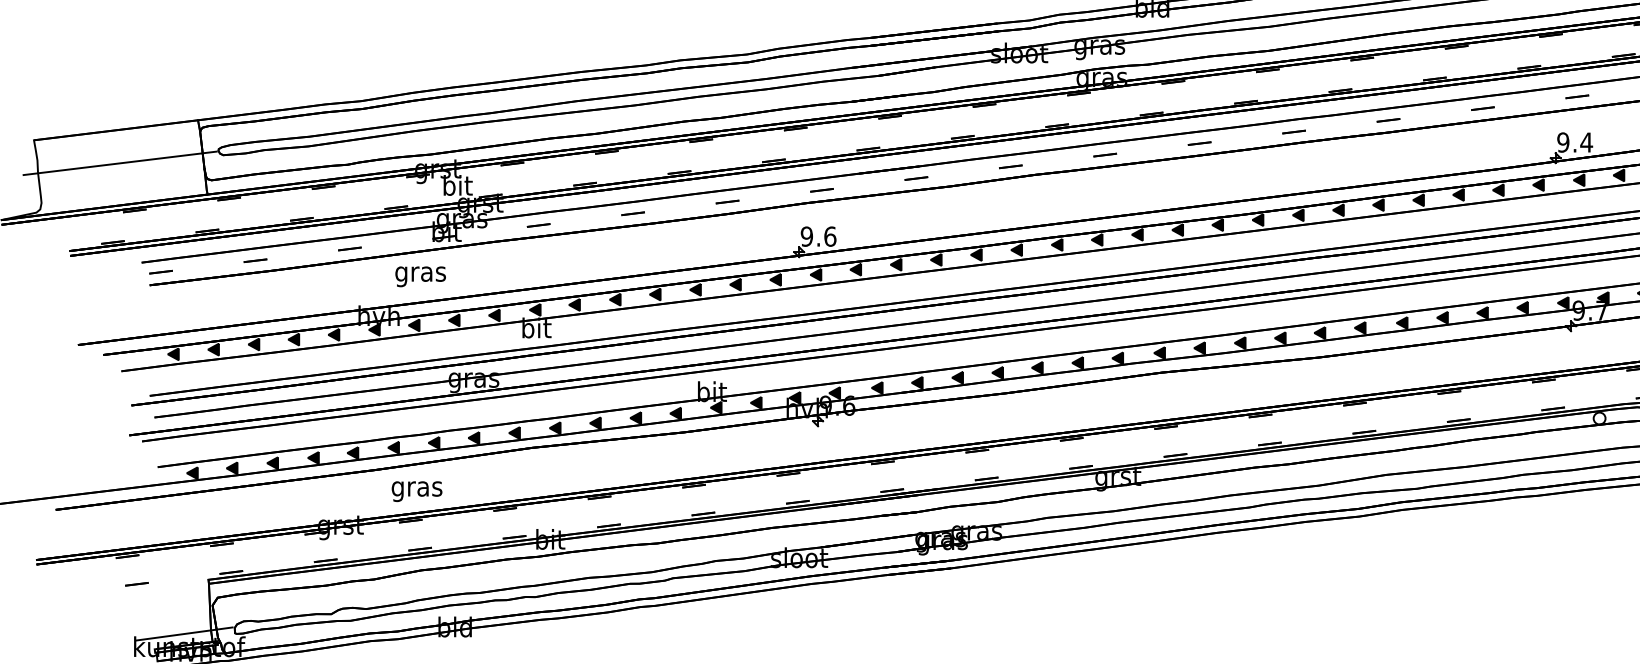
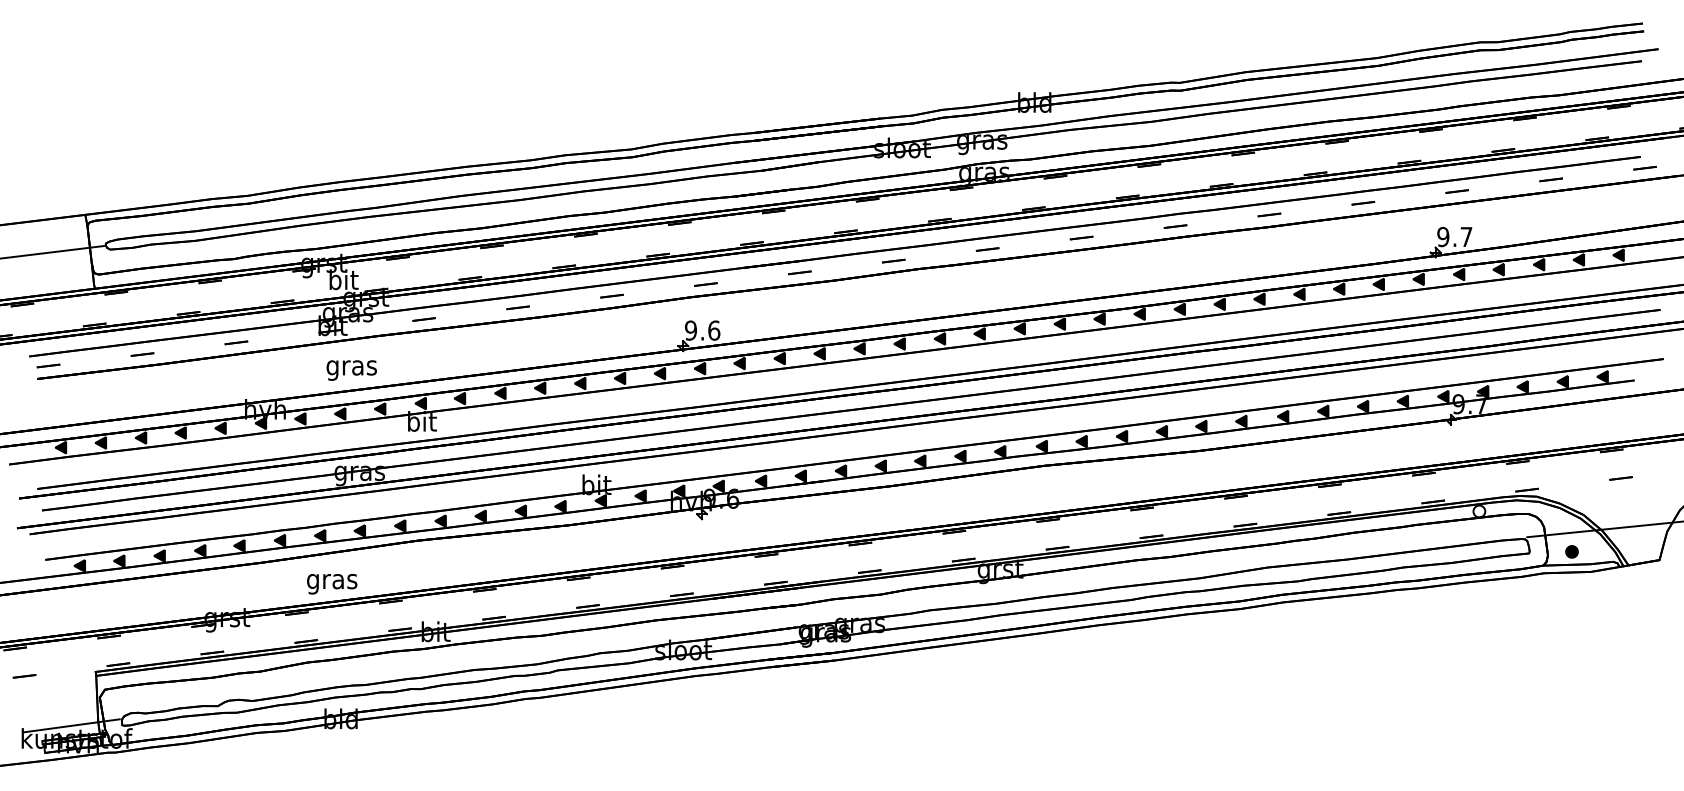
text: (1586, 142) -> (1466, 236), 9.4 -> 9.7
text: (420, 276) -> (351, 370), moved
text: (417, 491) -> (332, 584), moved

